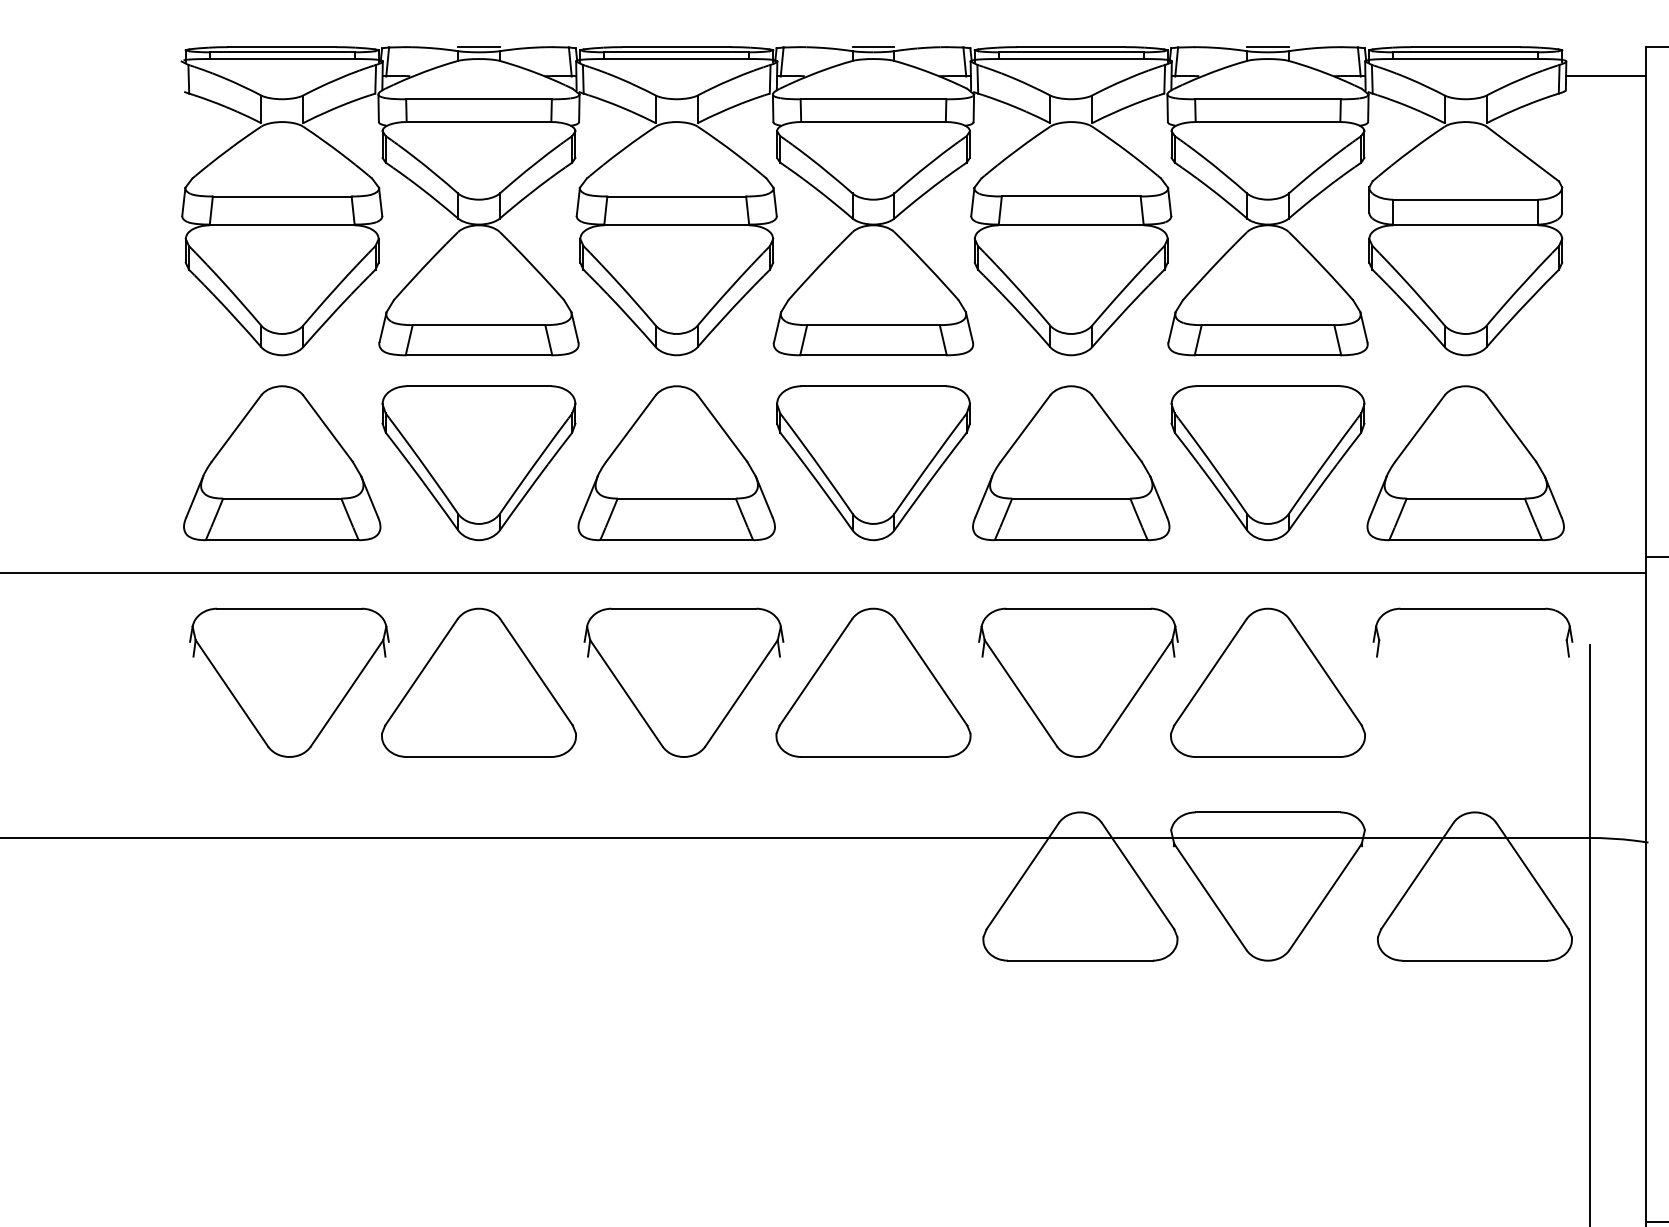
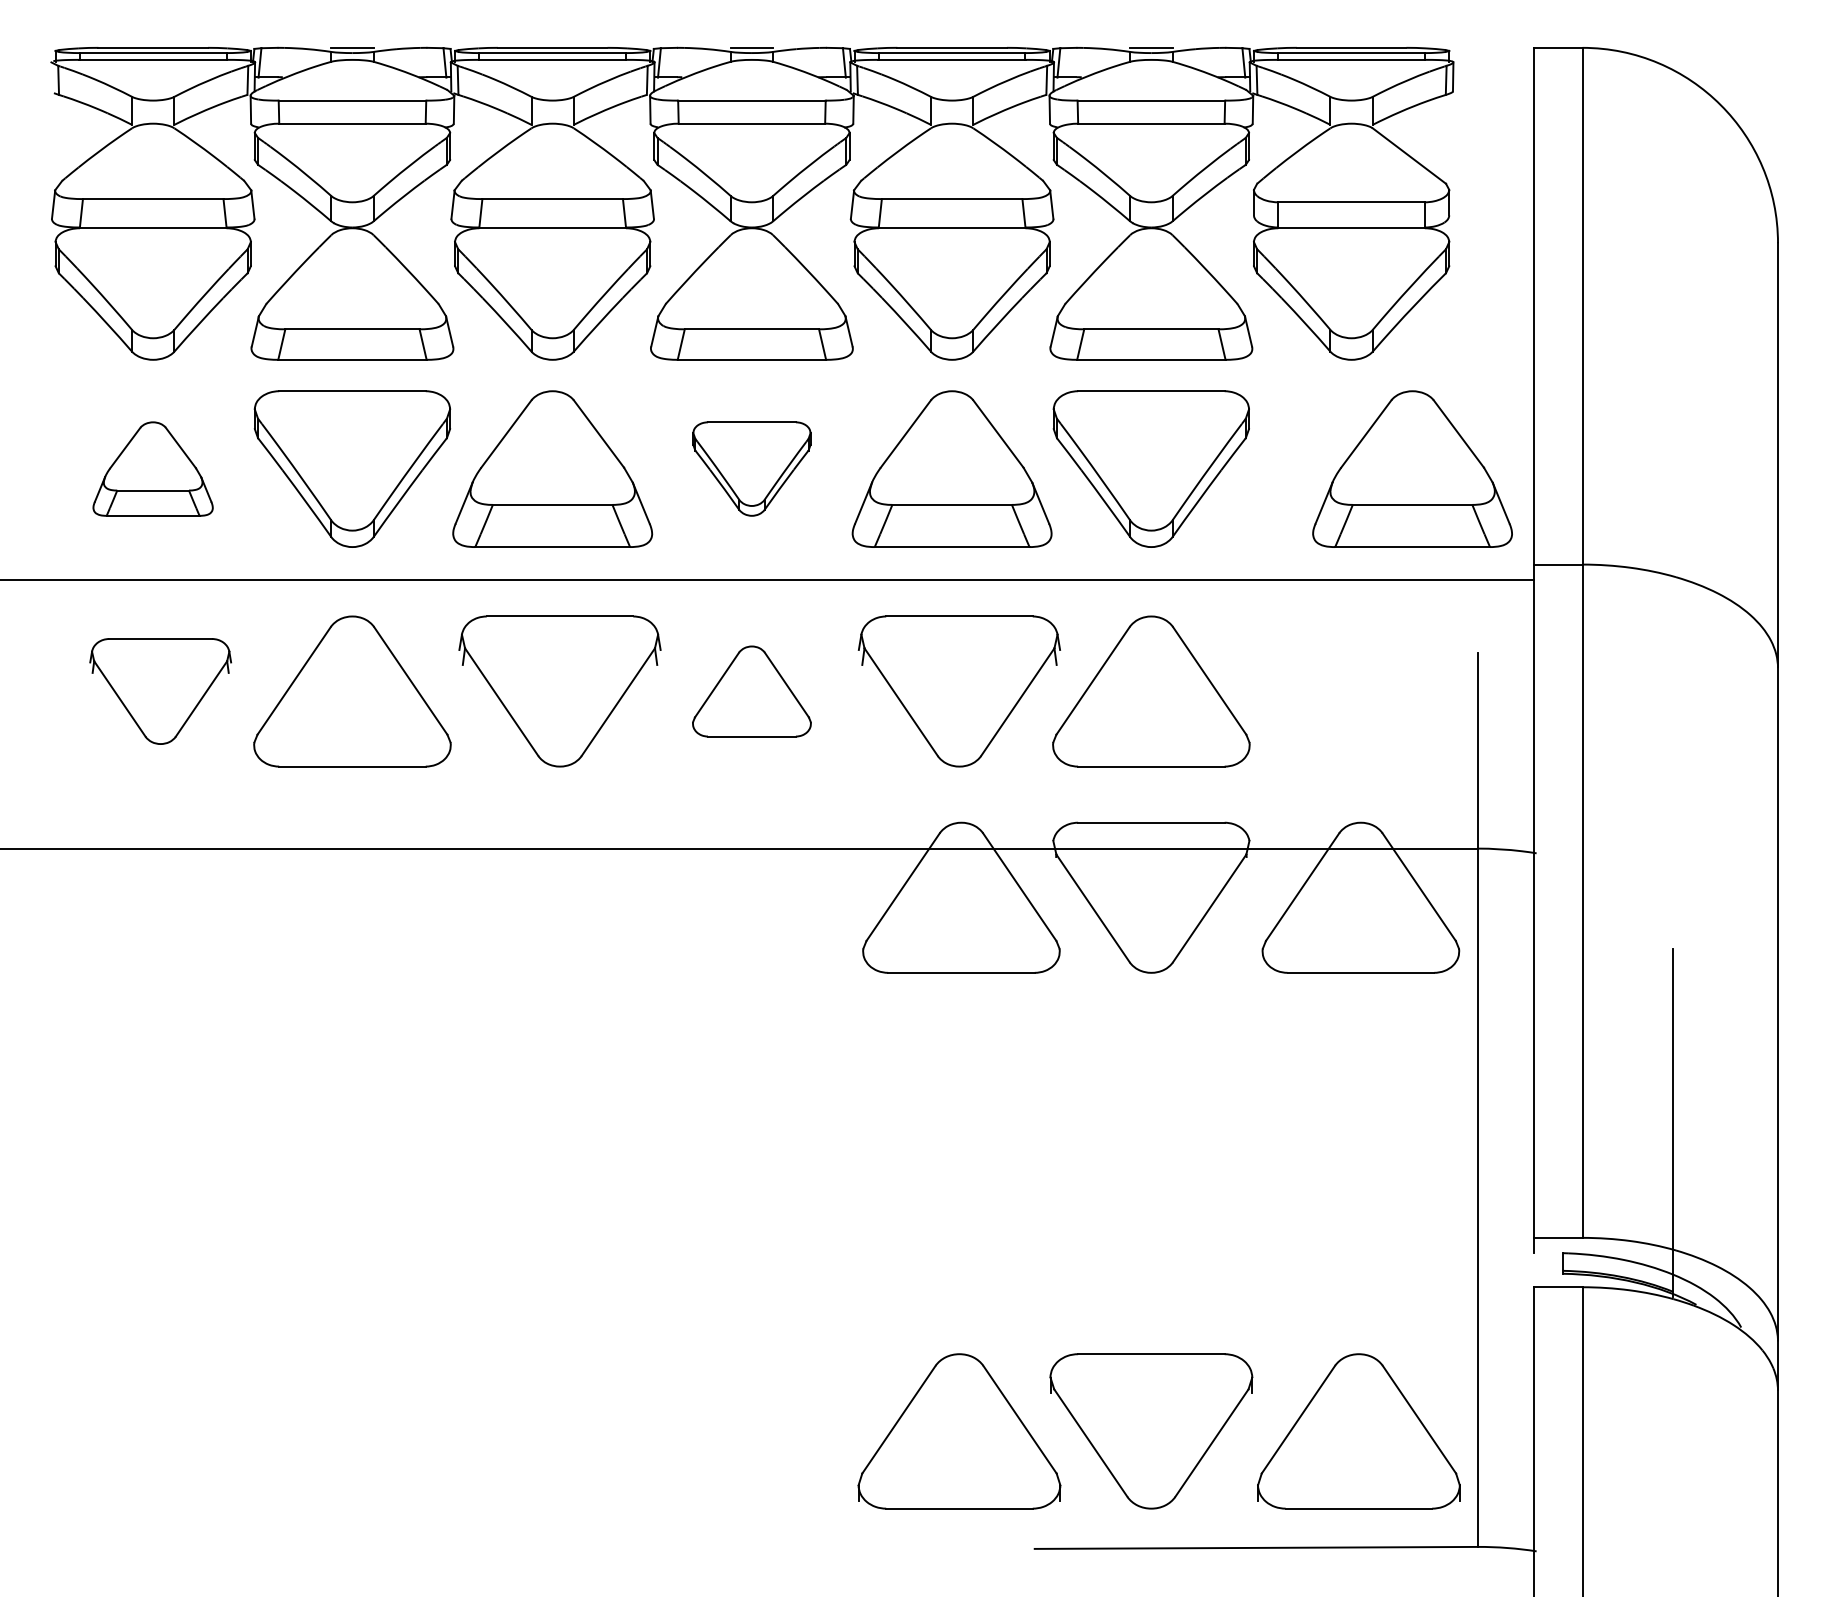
line: (1605, 76) -> (1493, 77), removed
part: (281, 462) -> (152, 468), size x0.6
part: (873, 462) -> (751, 468), size x0.6
part: (1465, 462) -> (1412, 468), moved
part: (1472, 608) -> (1358, 616), removed
part: (289, 682) -> (160, 691), size x0.7
part: (873, 682) -> (751, 691), size x0.6

